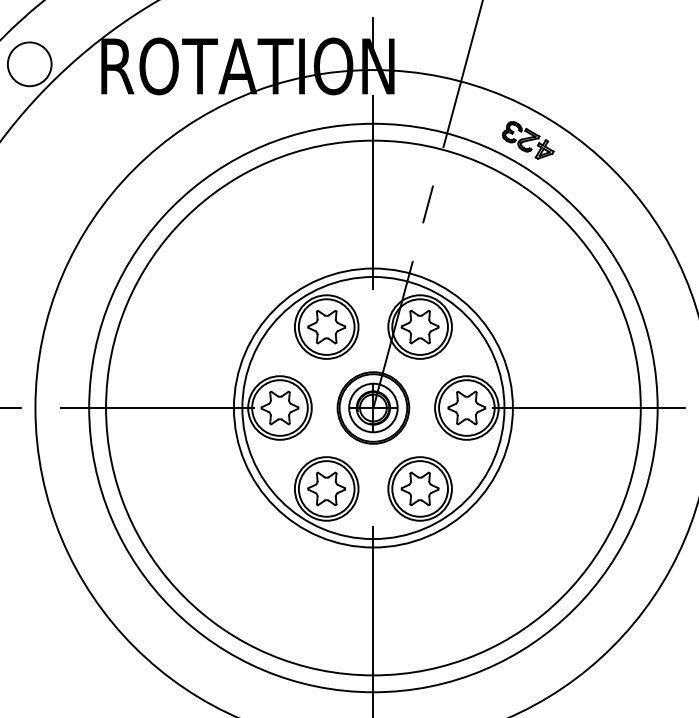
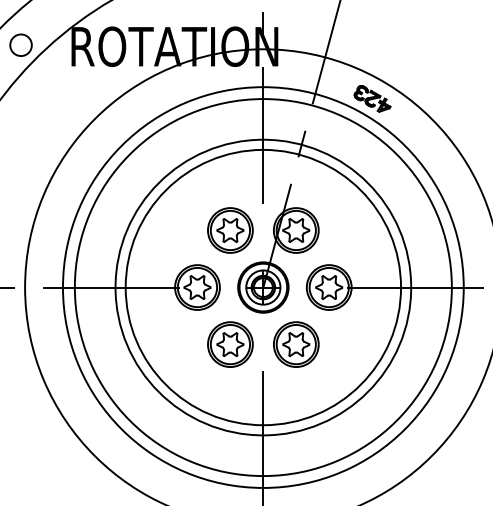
circle: (29, 64) -> (20, 45), size x0.7
circle: (372, 407) -> (262, 287), size x1.4
circle: (373, 407) -> (263, 287), size x1.6

